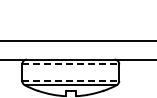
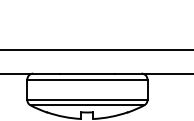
line: (70, 64) -> (87, 79), dashed -> solid
line: (70, 80) -> (87, 99), dashed -> solid

